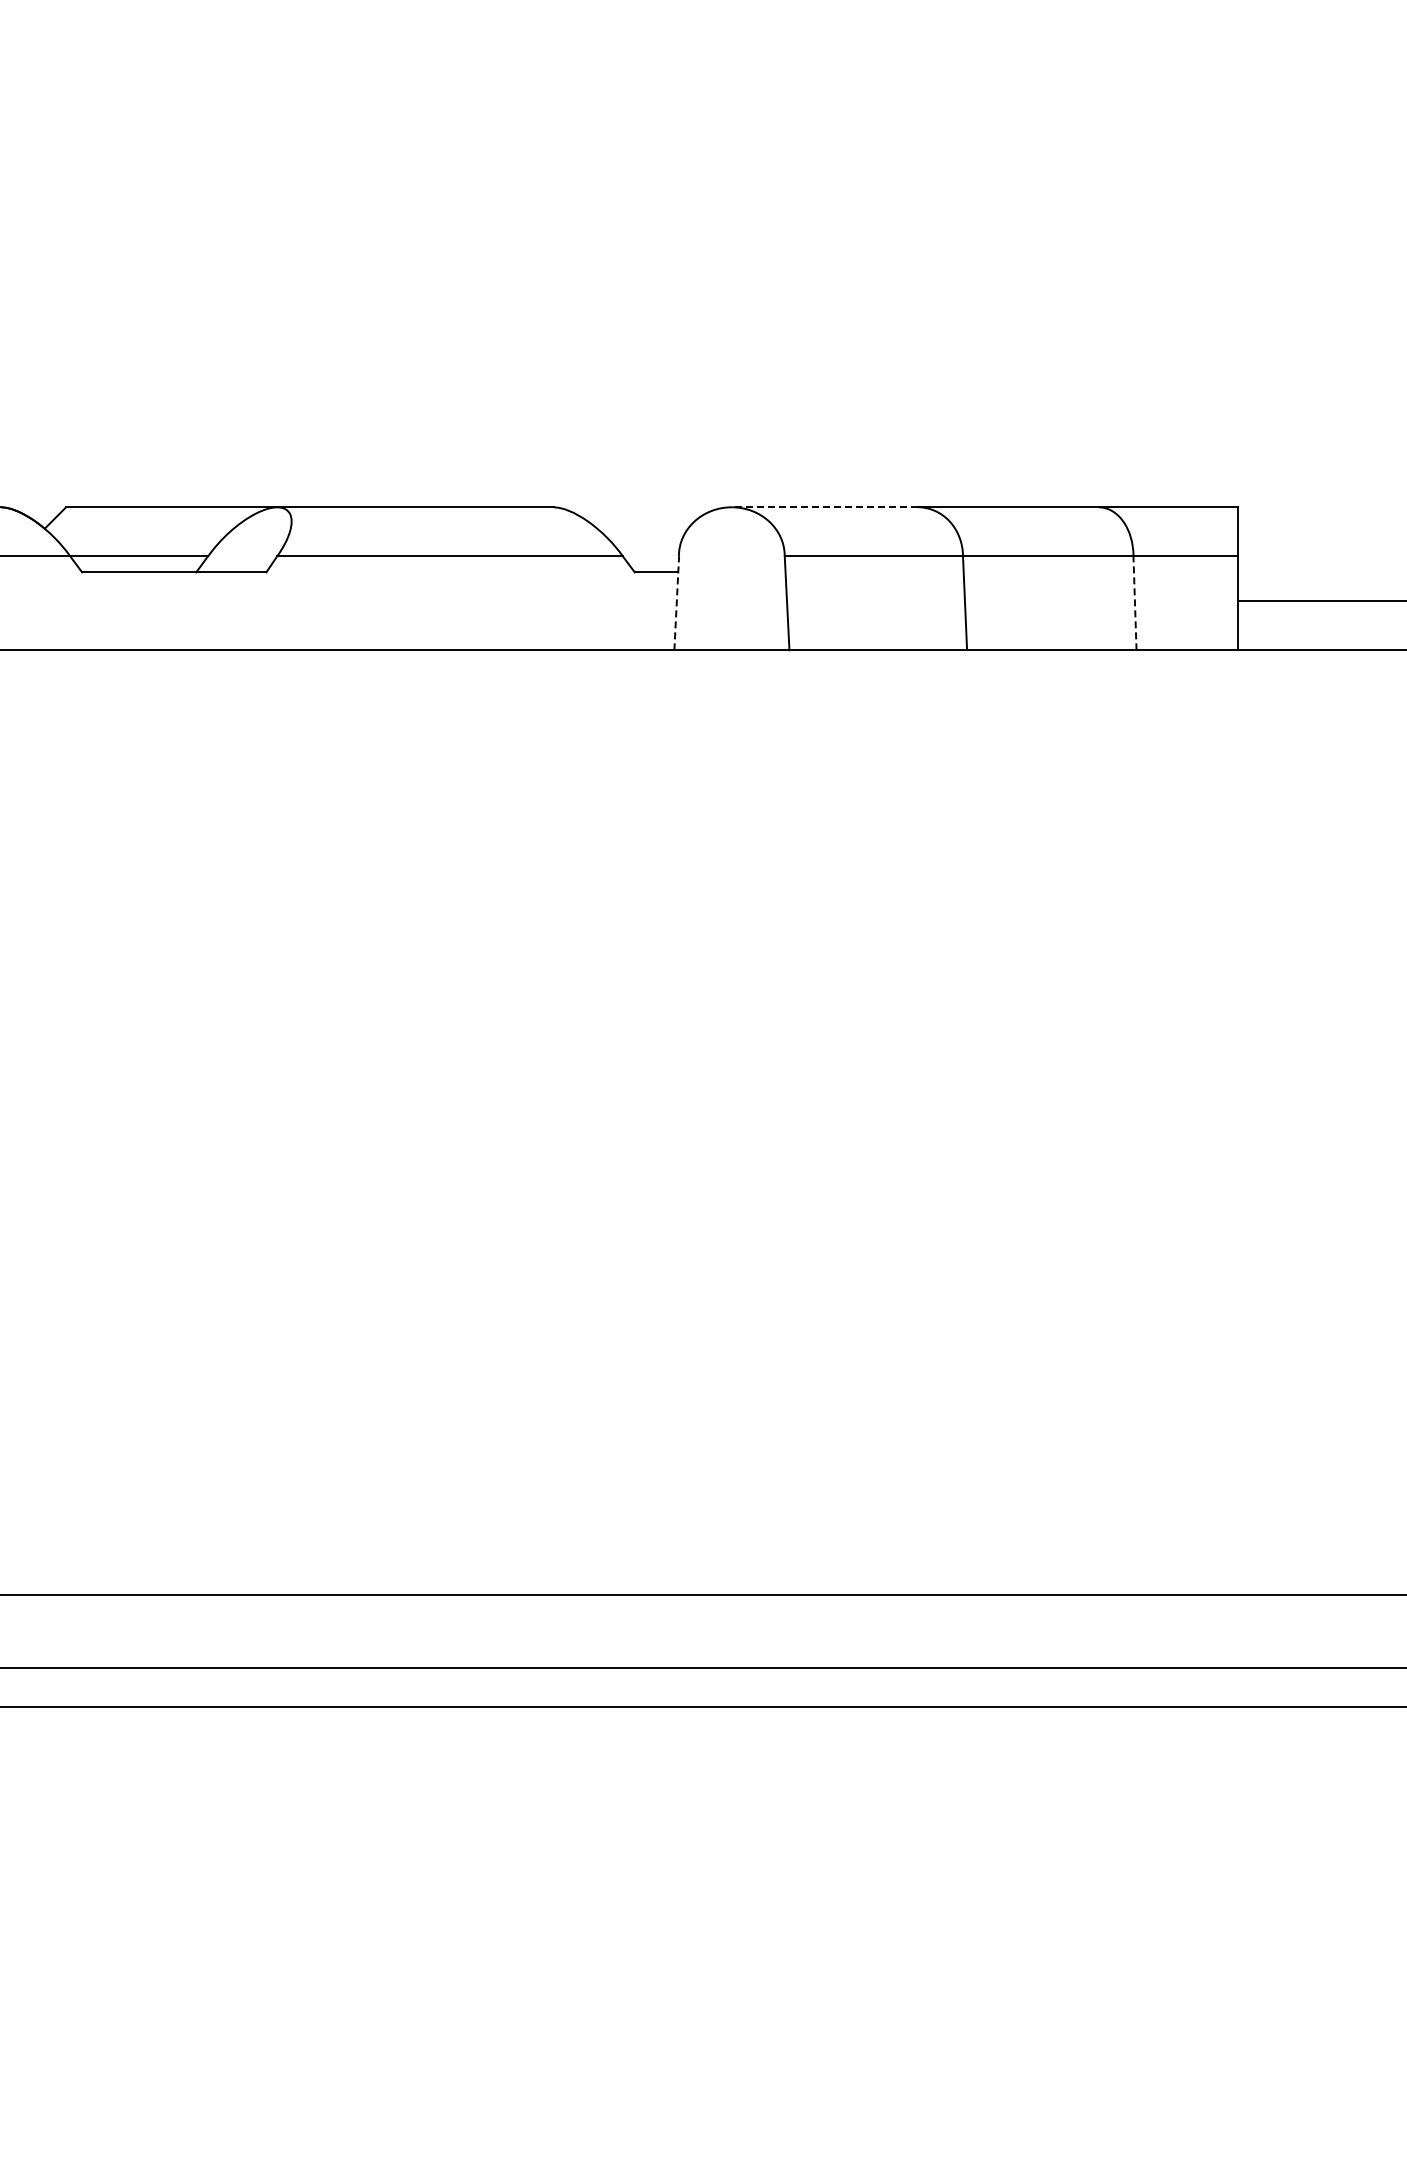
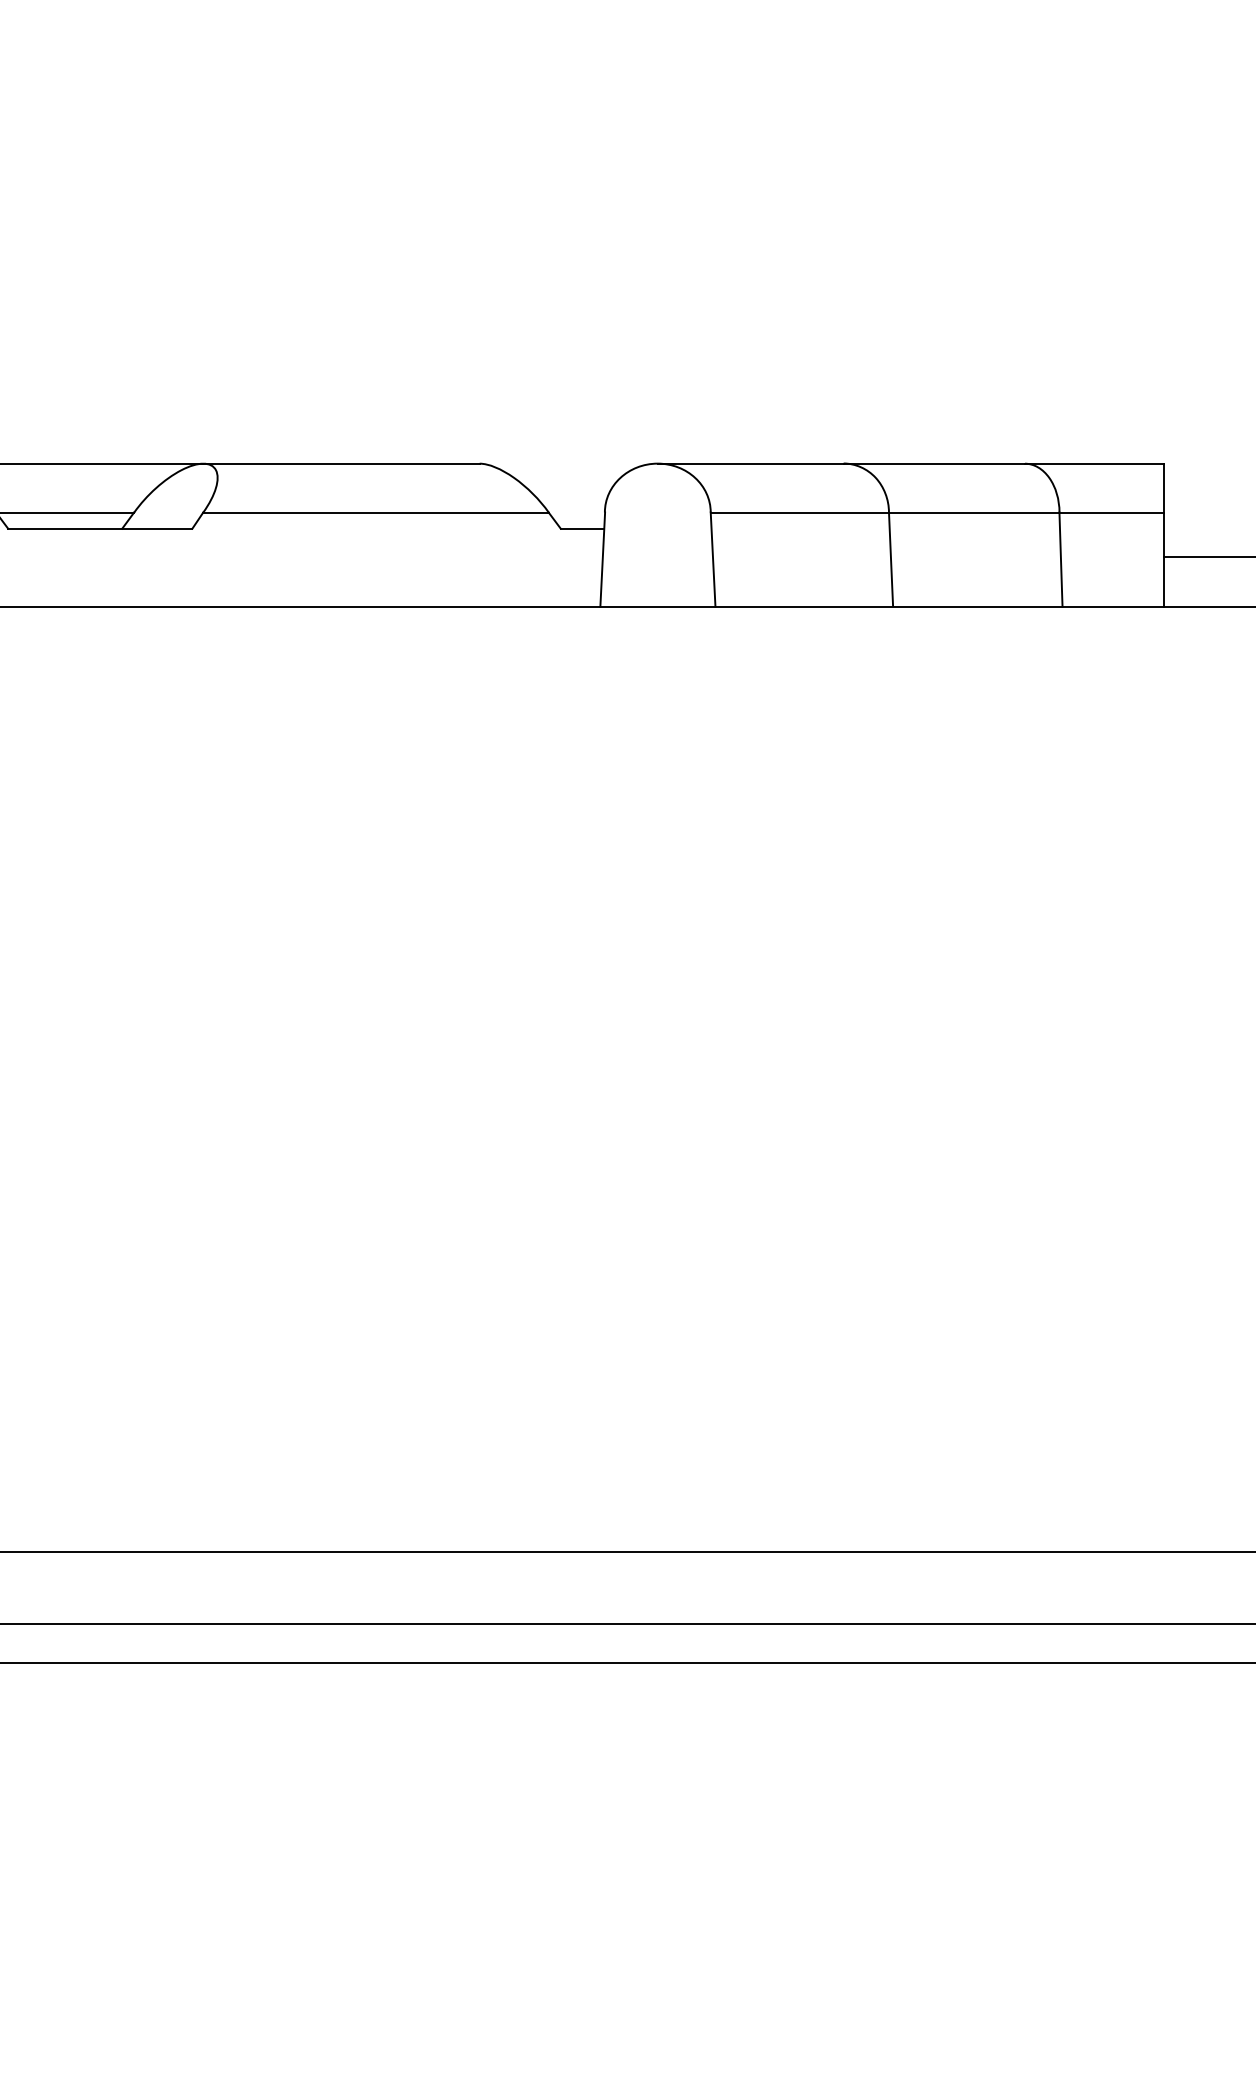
line: (824, 507) -> (750, 463), dashed -> solid
line: (676, 602) -> (602, 558), dashed -> solid
line: (1134, 602) -> (1060, 558), dashed -> solid

